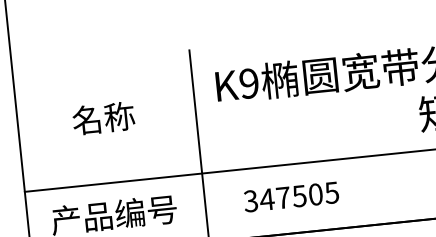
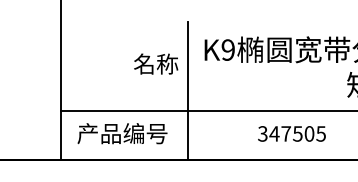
text: (104, 117) -> (156, 63), moved
text: (290, 196) -> (291, 133), moved

